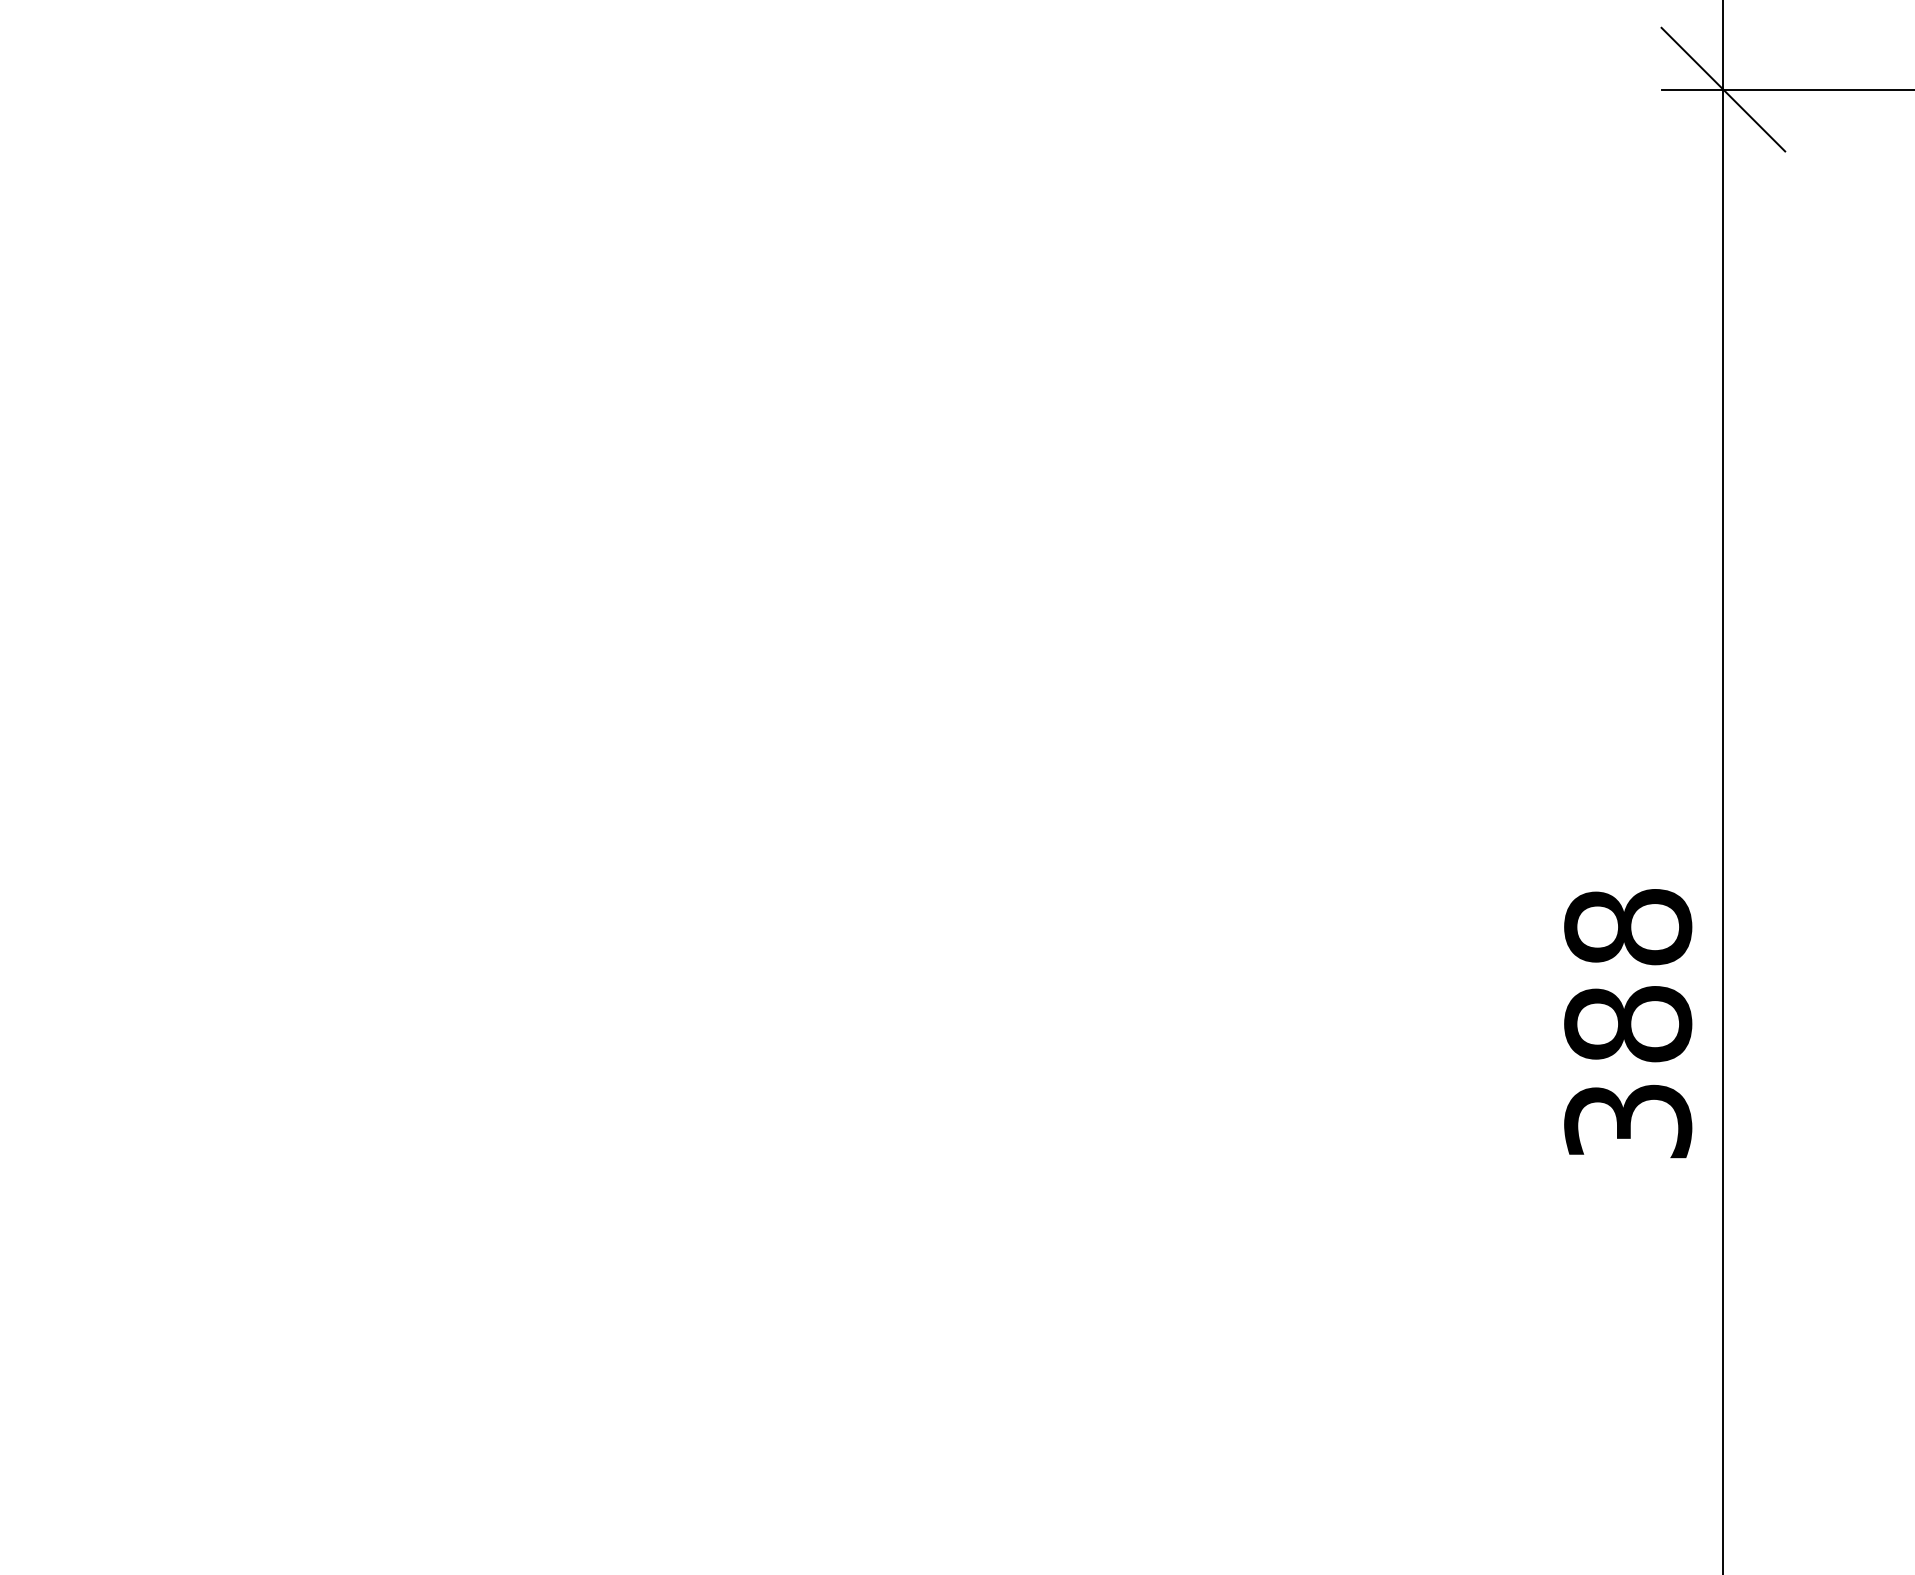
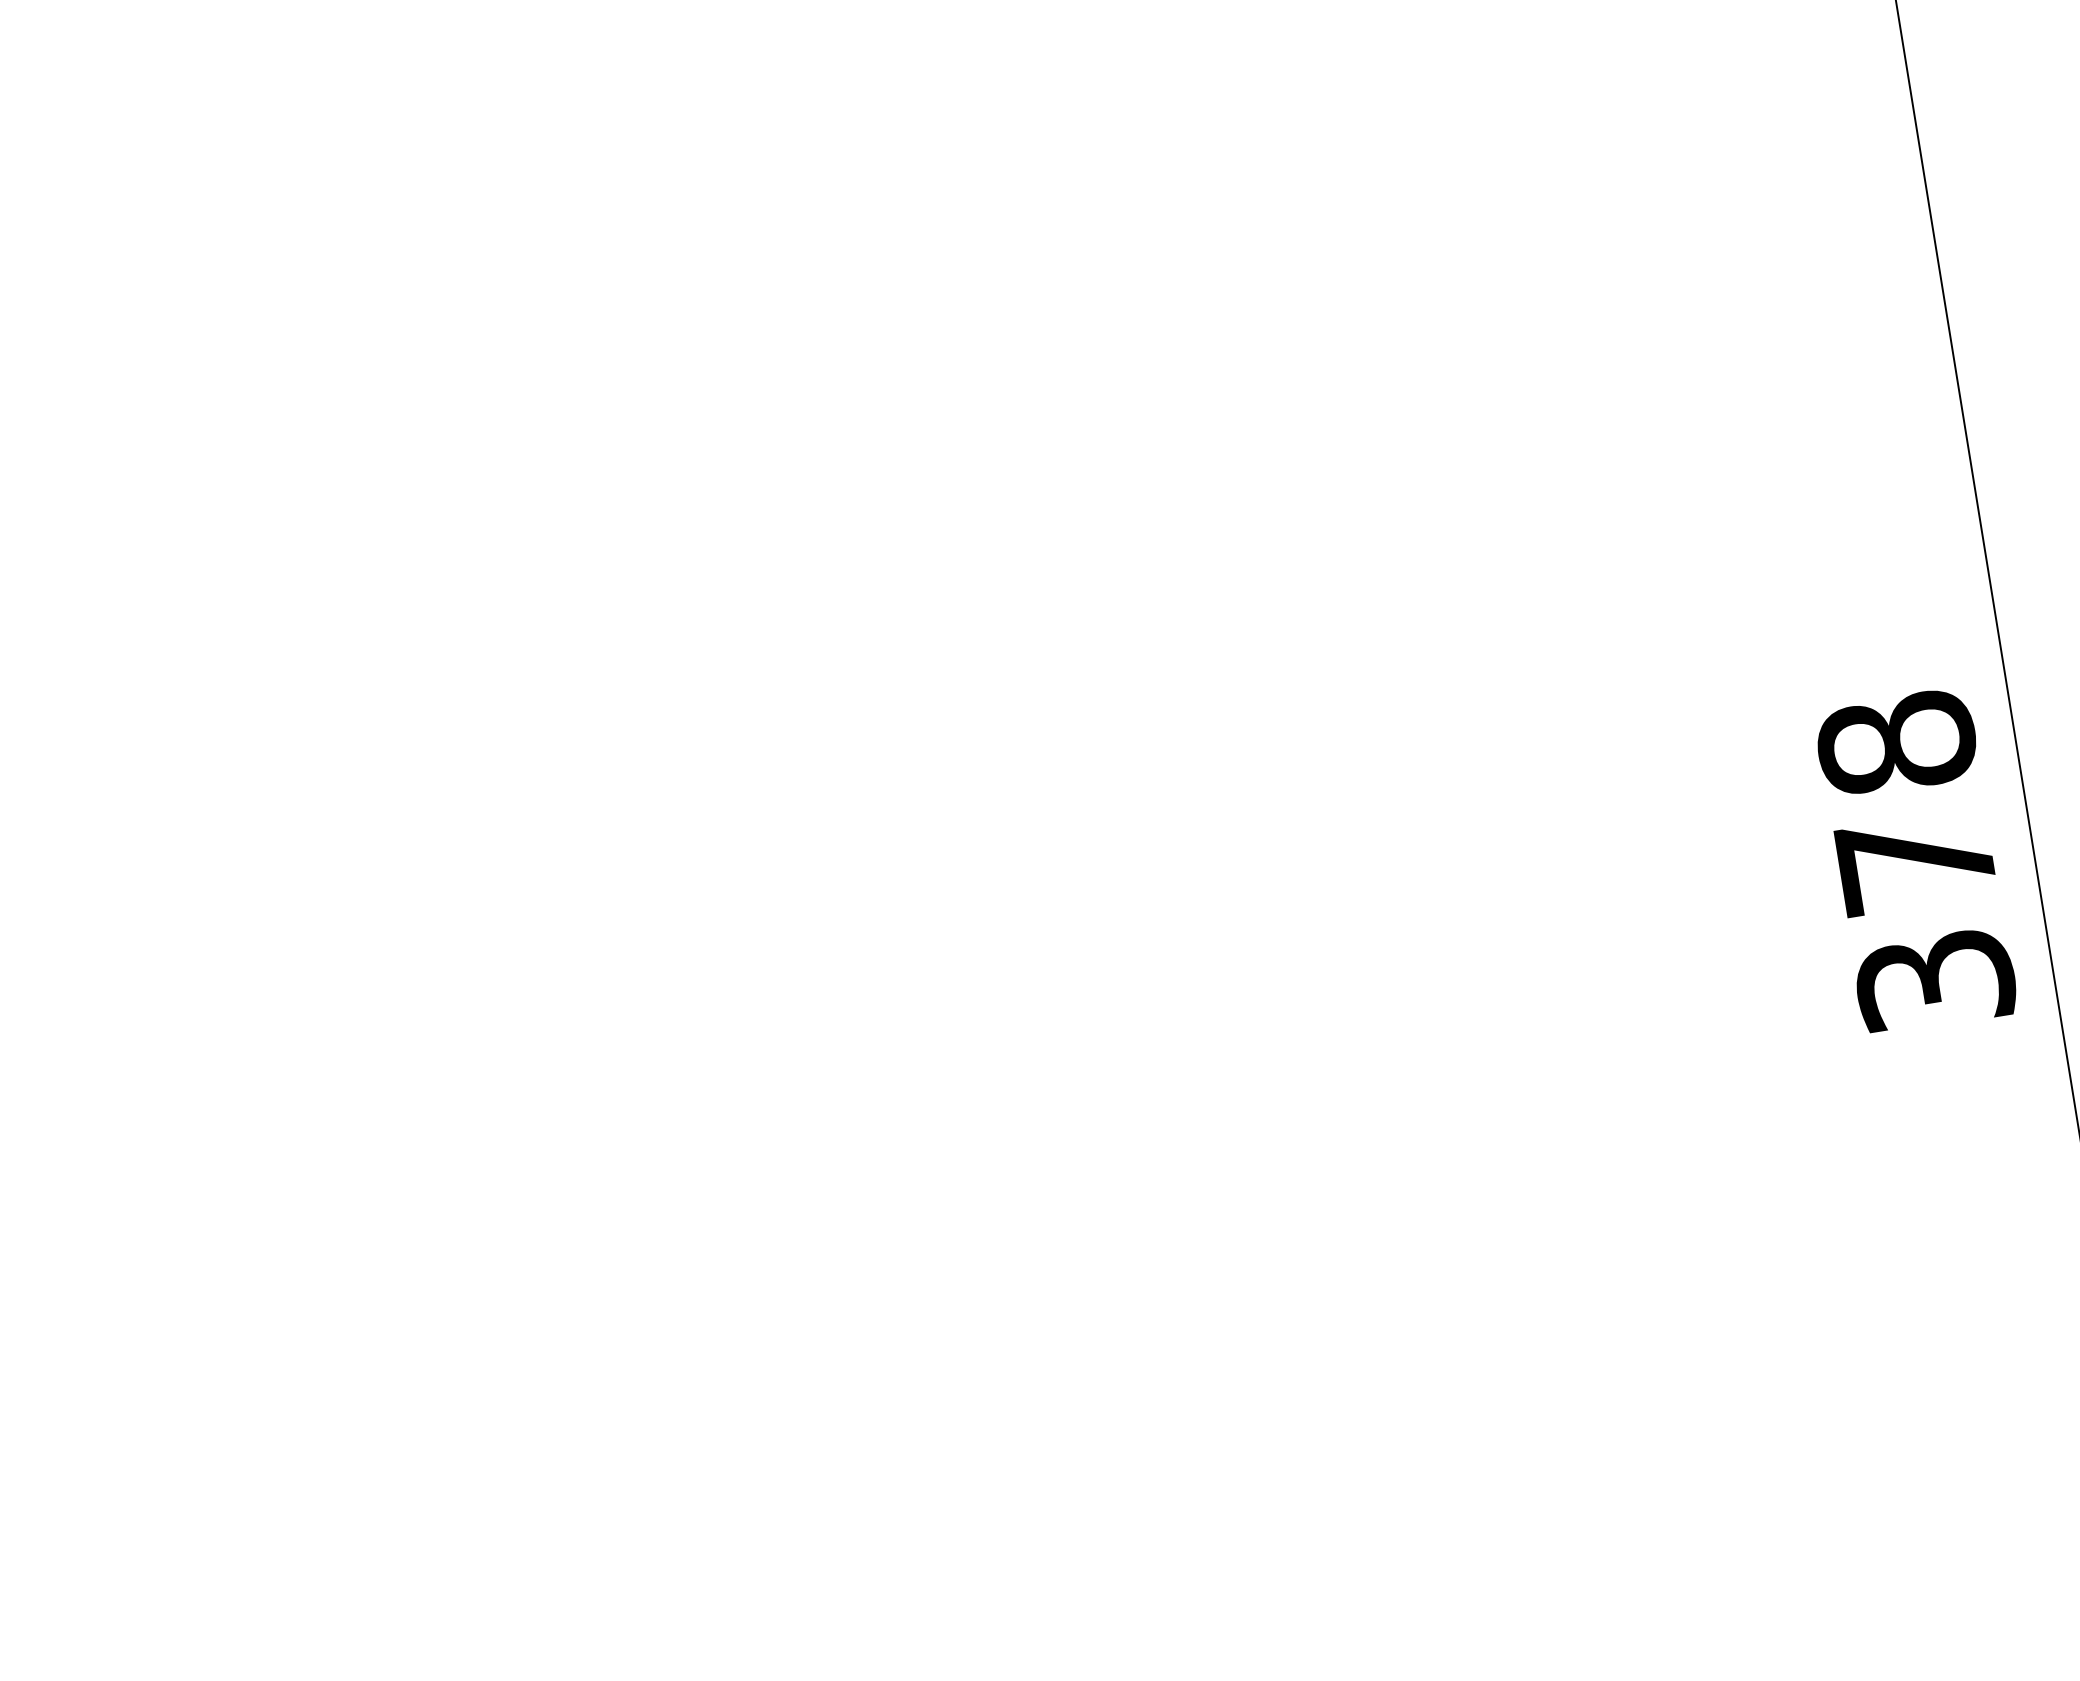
text: (1628, 1024) -> (1916, 862), 388 -> 378

